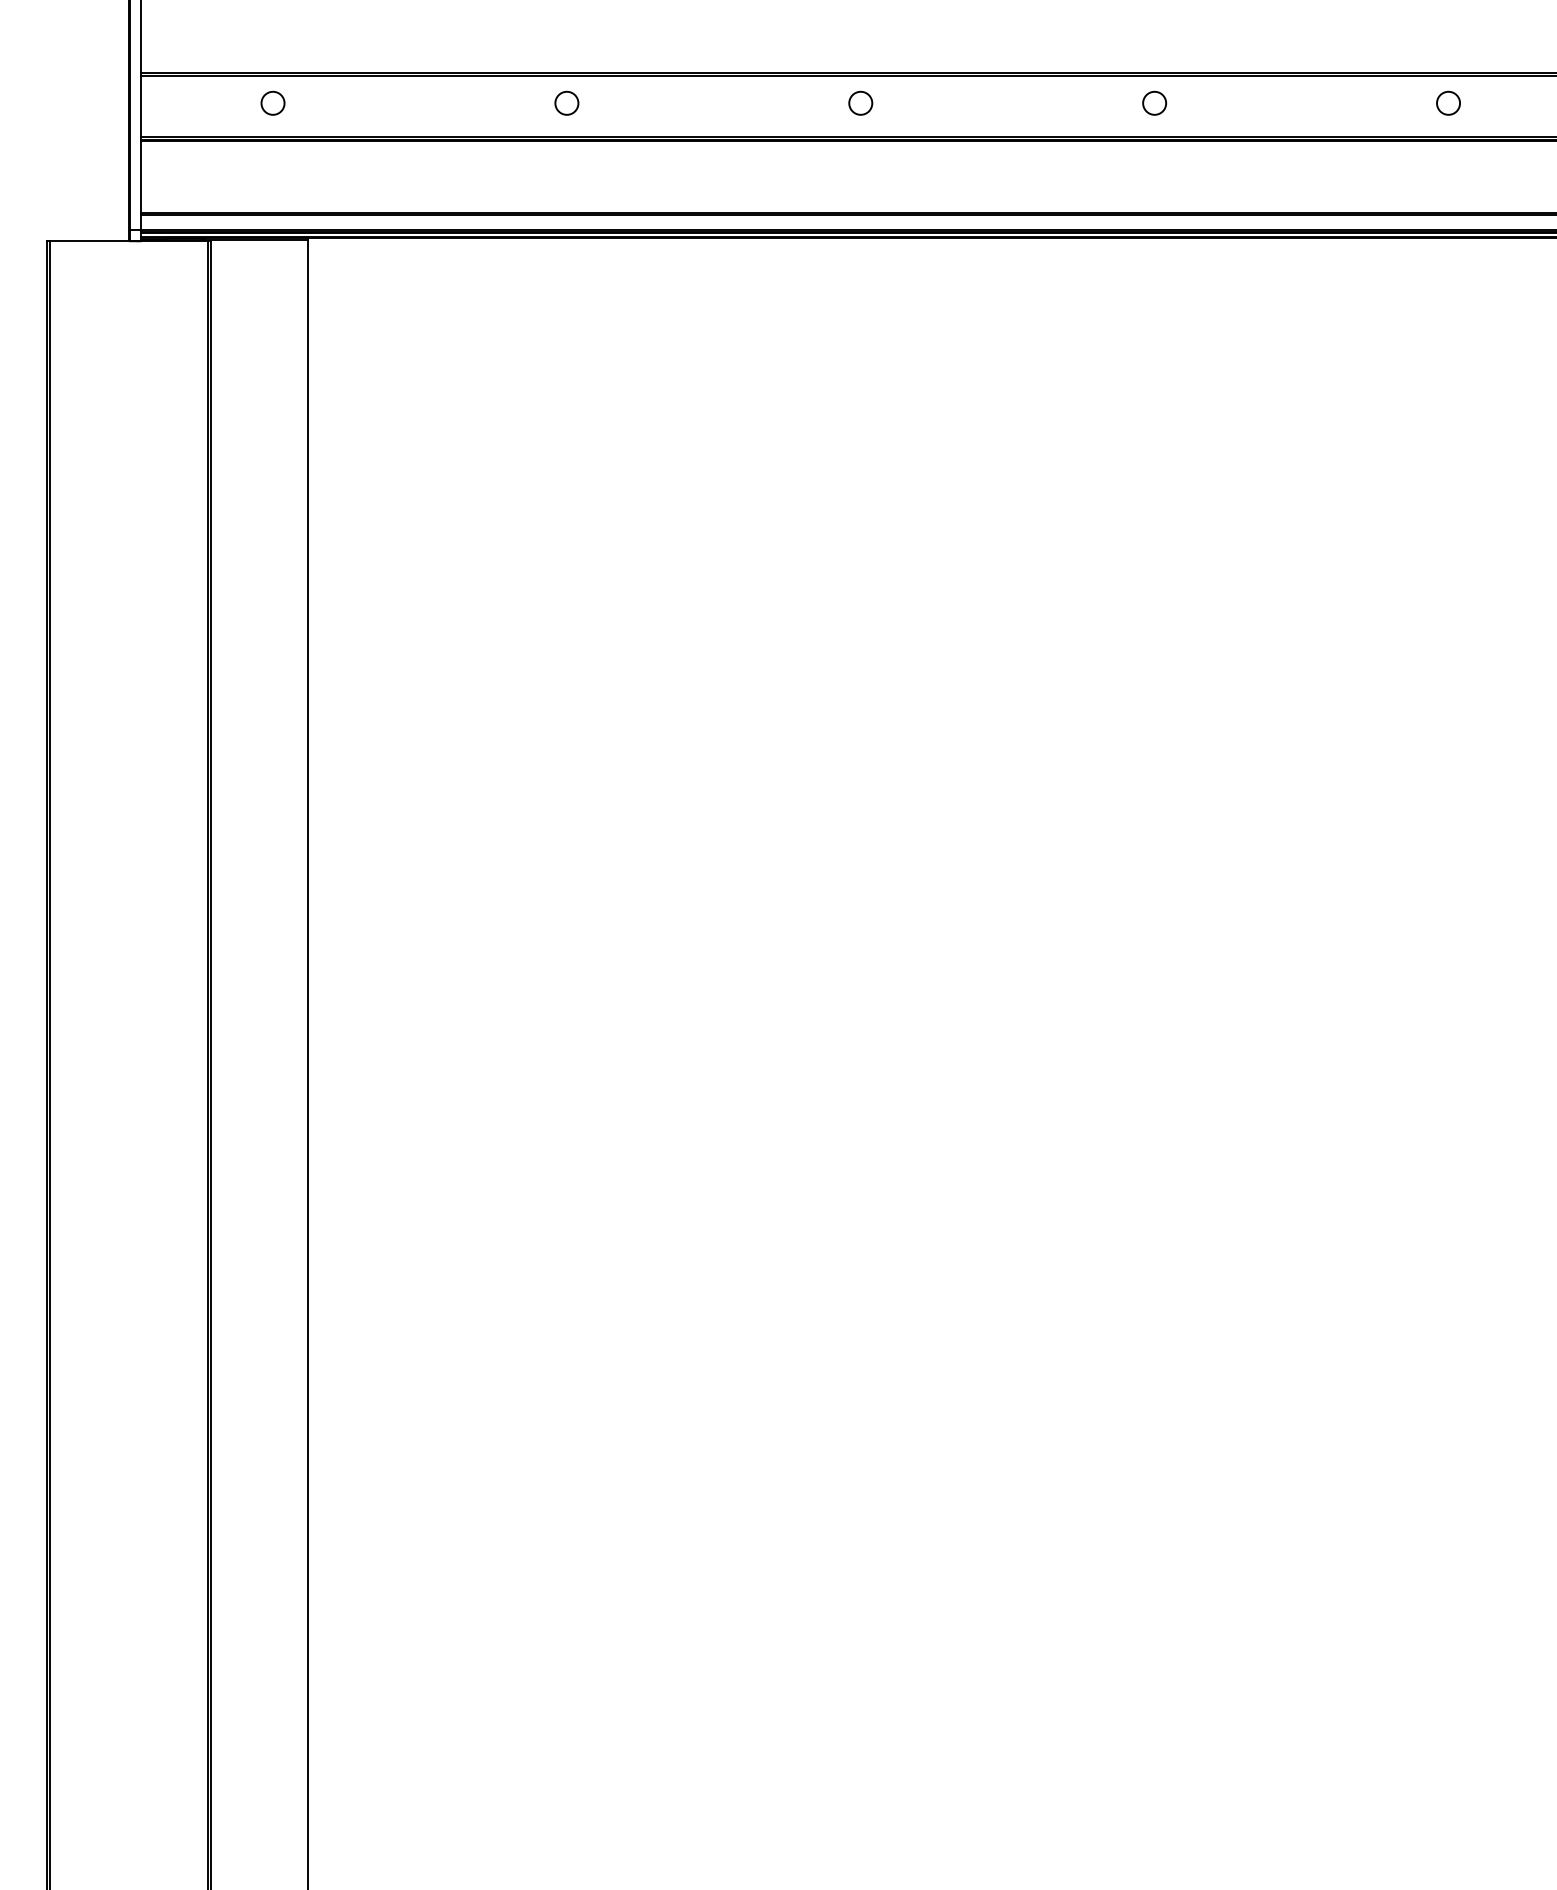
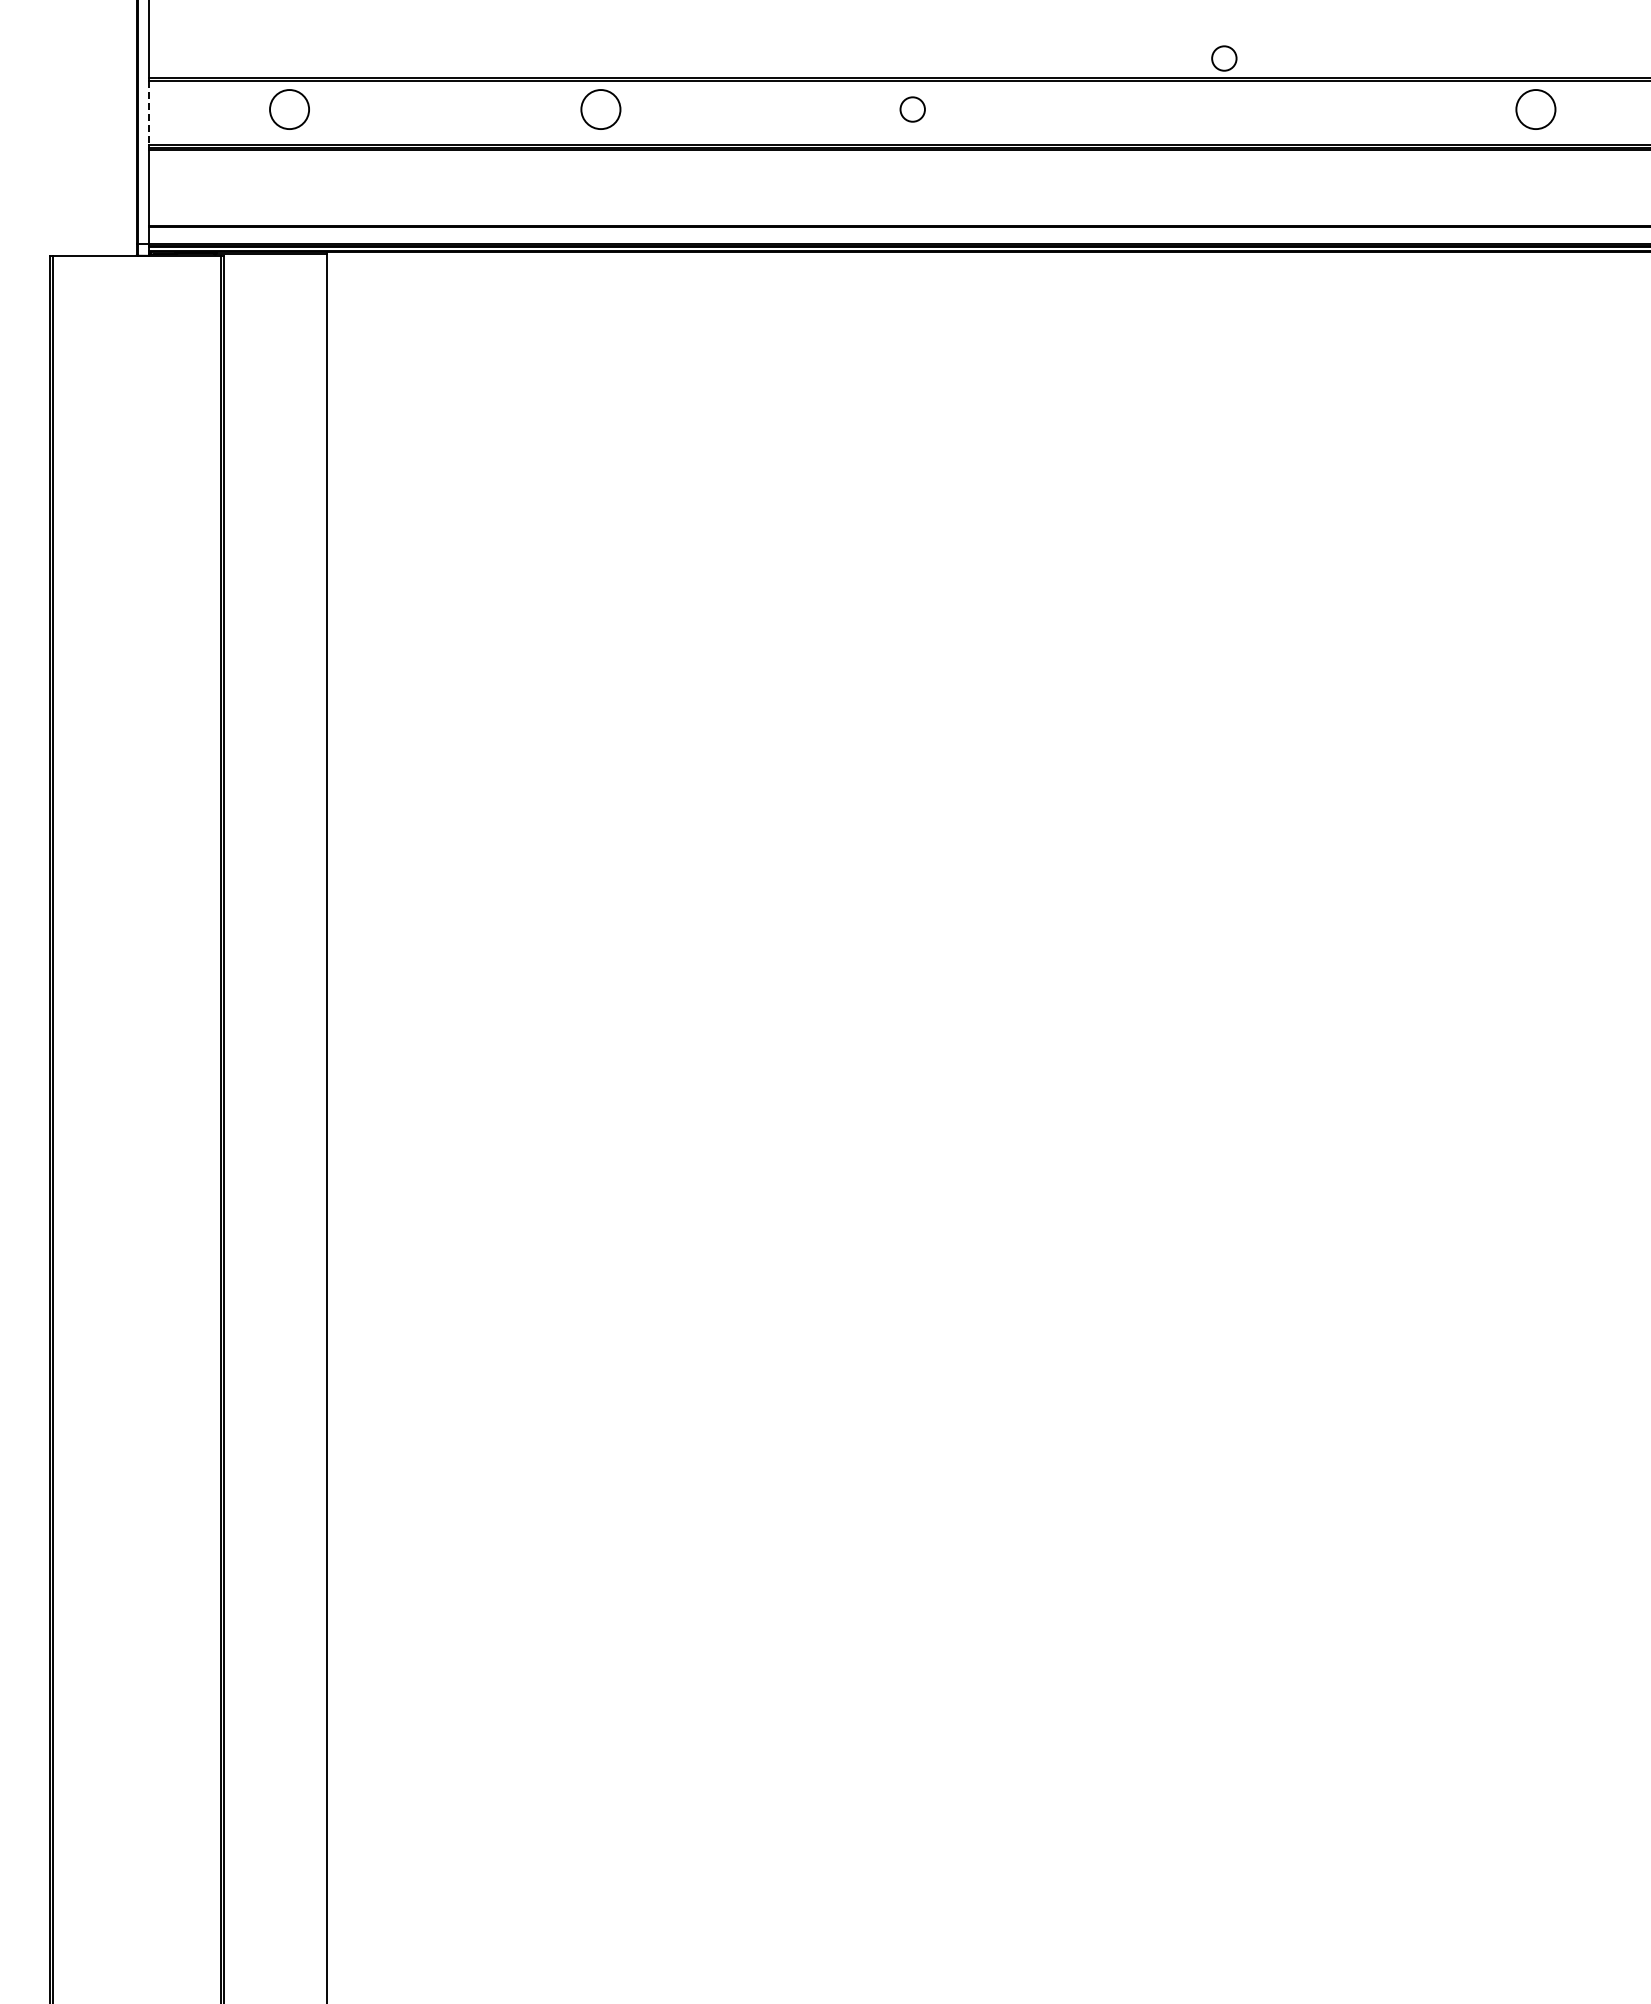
circle: (272, 103) -> (289, 109), size x1.6
circle: (567, 103) -> (601, 109), size x1.6
circle: (1154, 103) -> (1224, 58), moved
circle: (1448, 103) -> (1535, 109), size x1.6
line: (140, 107) -> (149, 113), solid -> dashed

